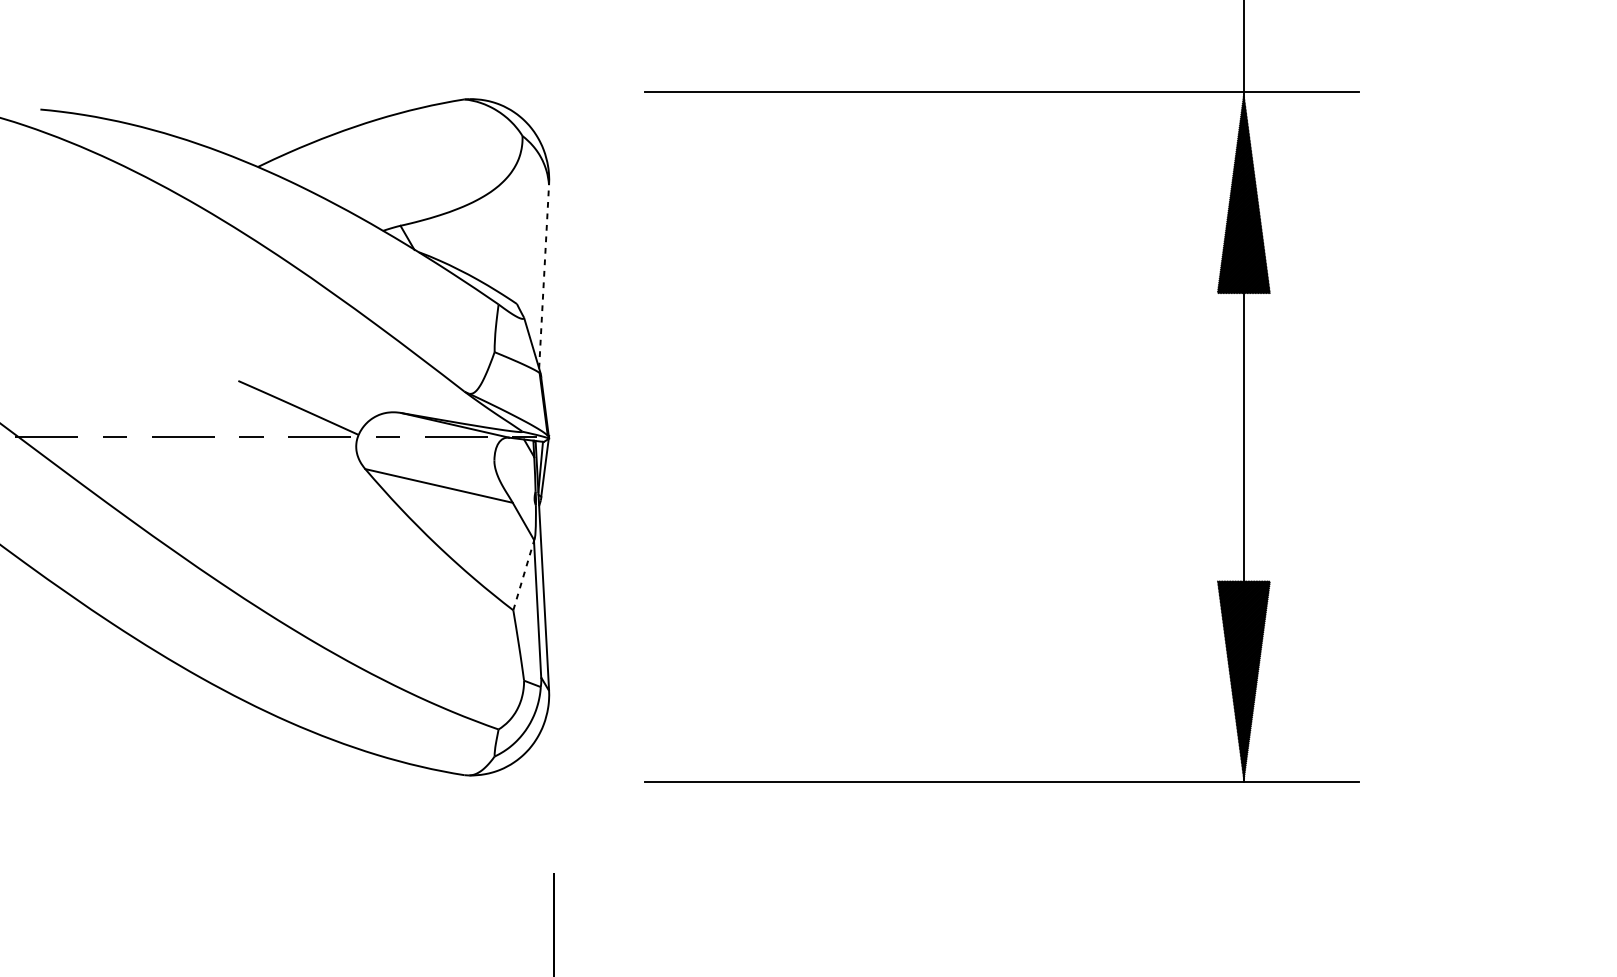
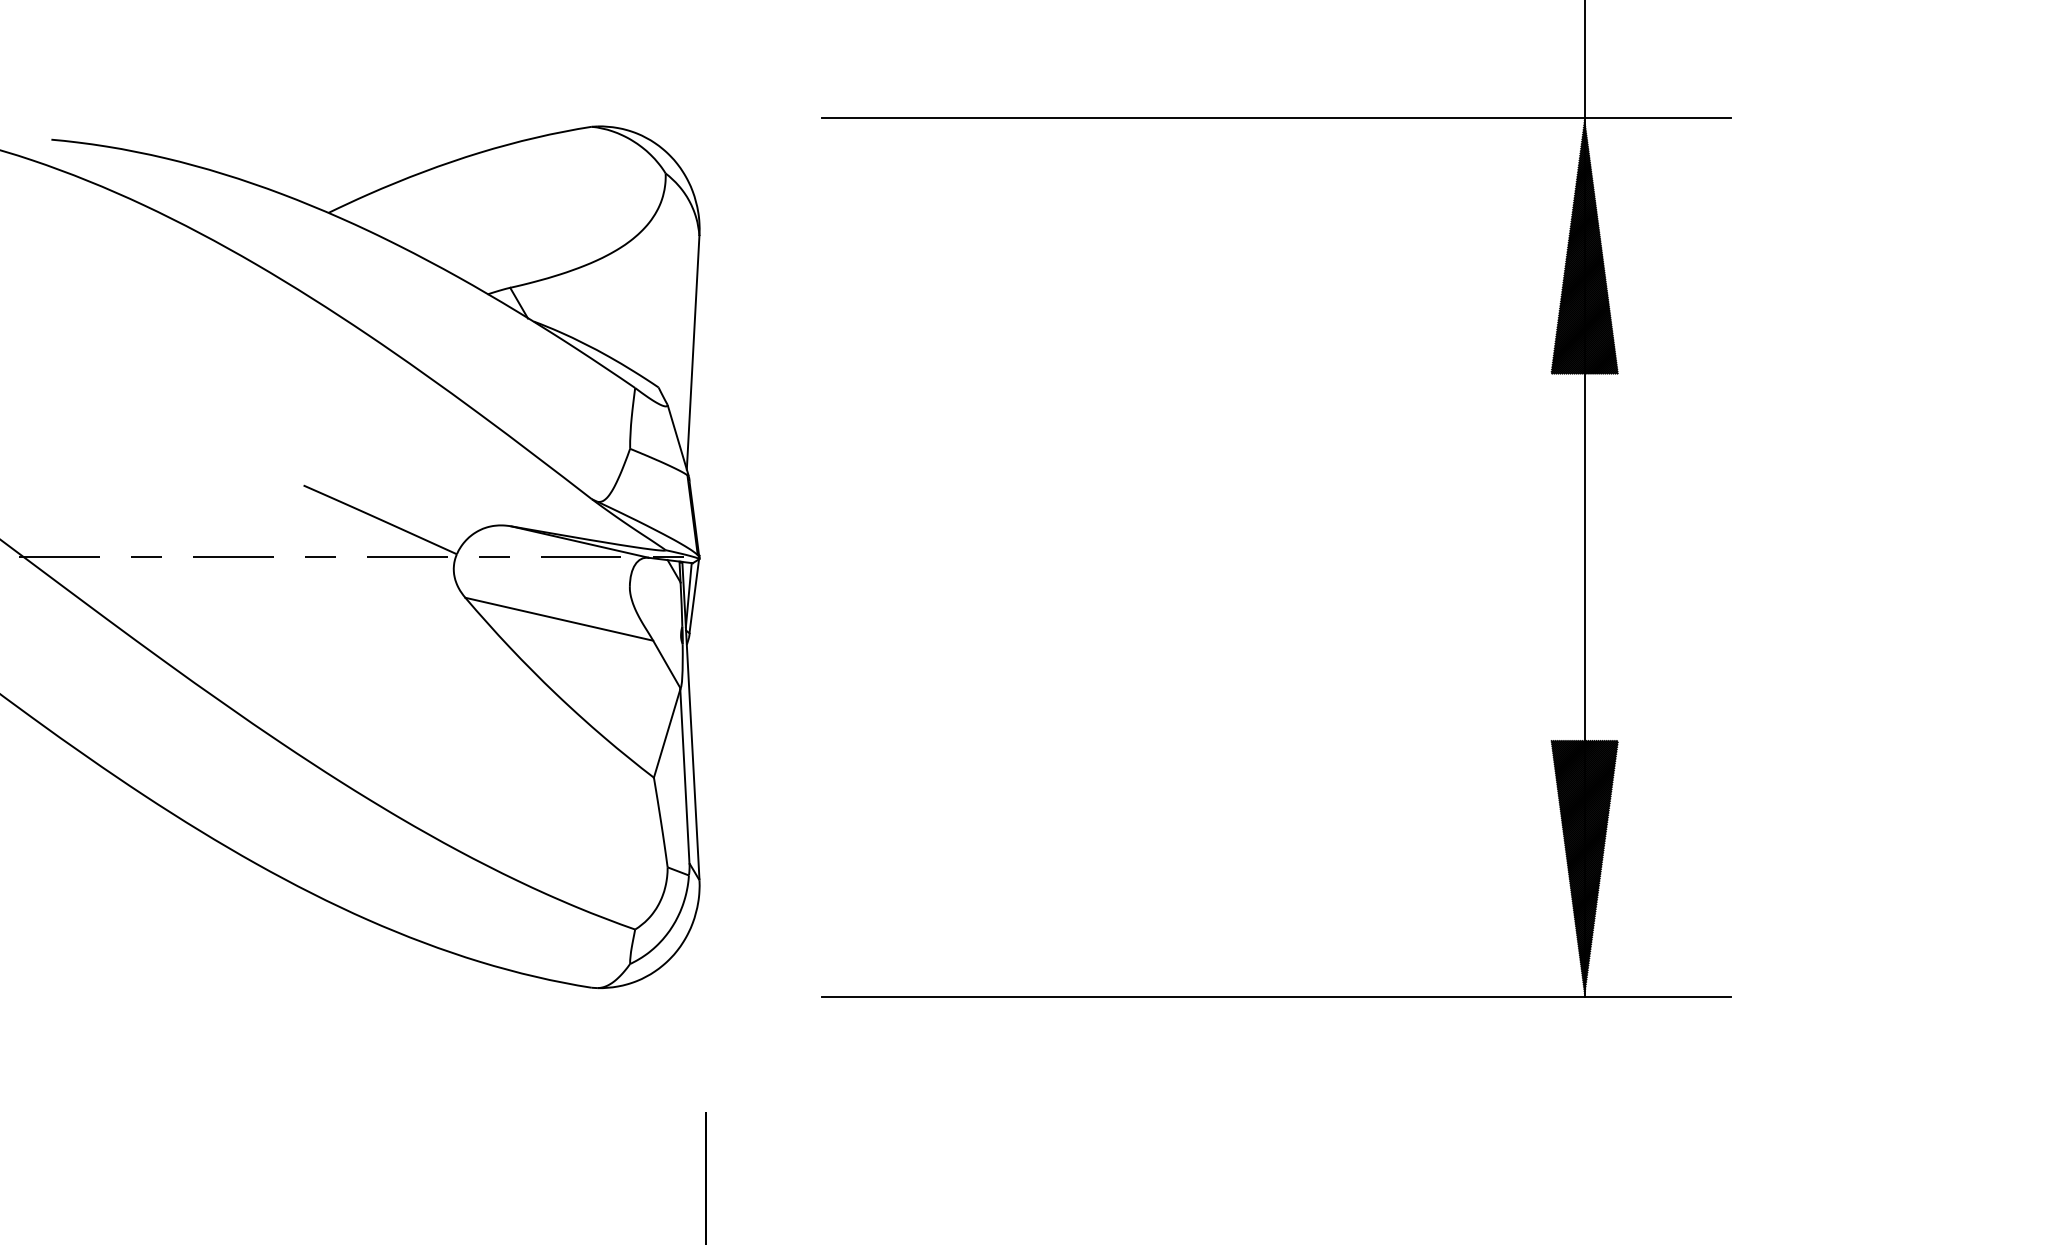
line: (544, 276) -> (693, 352), dashed -> solid
line: (523, 575) -> (667, 733), dashed -> solid

